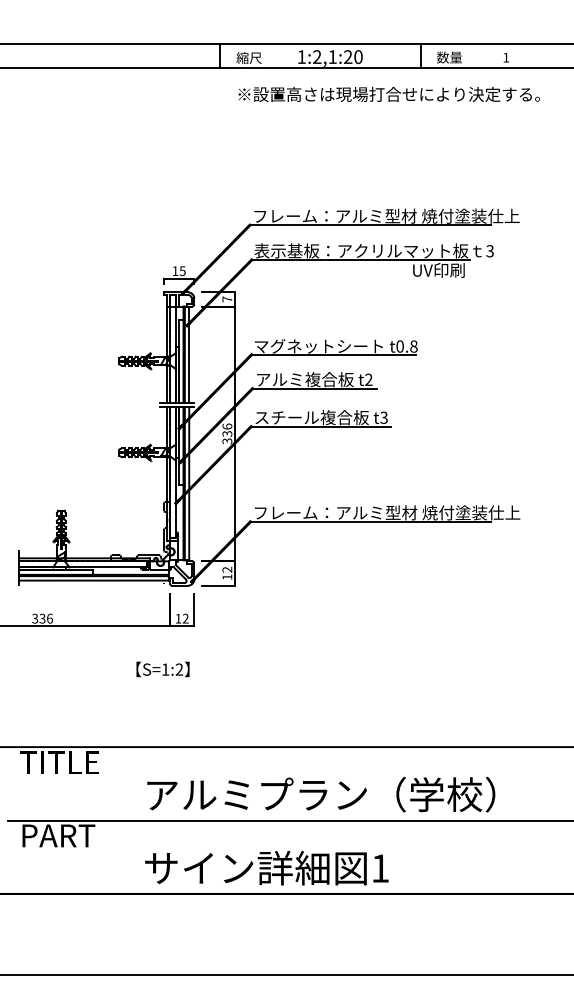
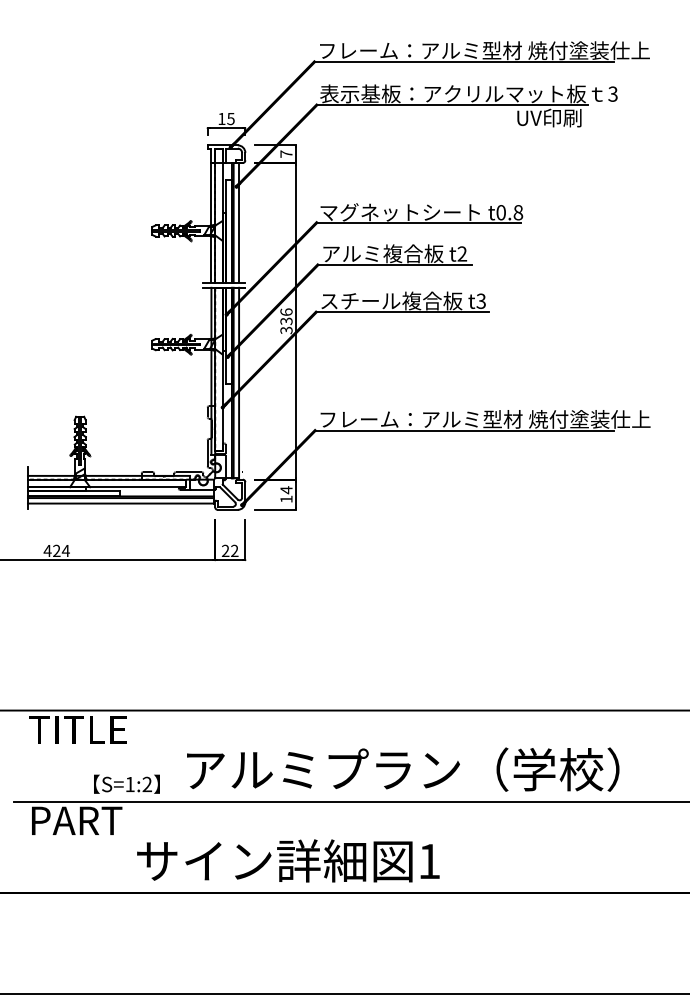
text: (227, 569) -> (286, 489), 12 -> 14
text: (42, 618) -> (56, 550), 336 -> 424
text: (178, 618) -> (225, 550), 12 -> 22
text: (162, 669) -> (126, 784), moved
text: (266, 867) -> (287, 860), moved

